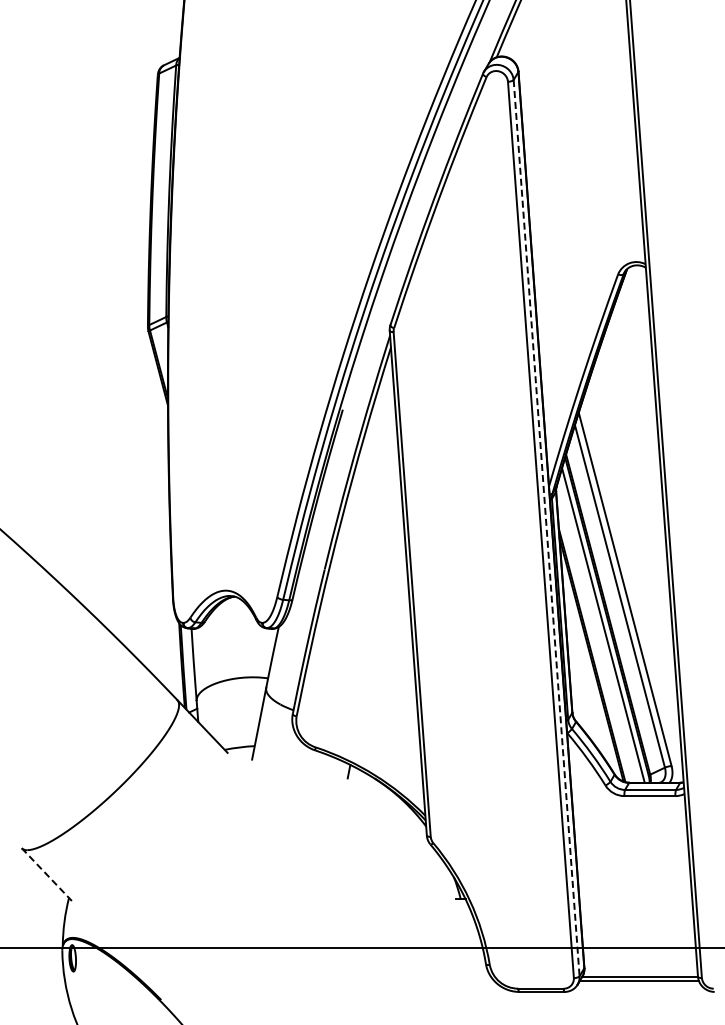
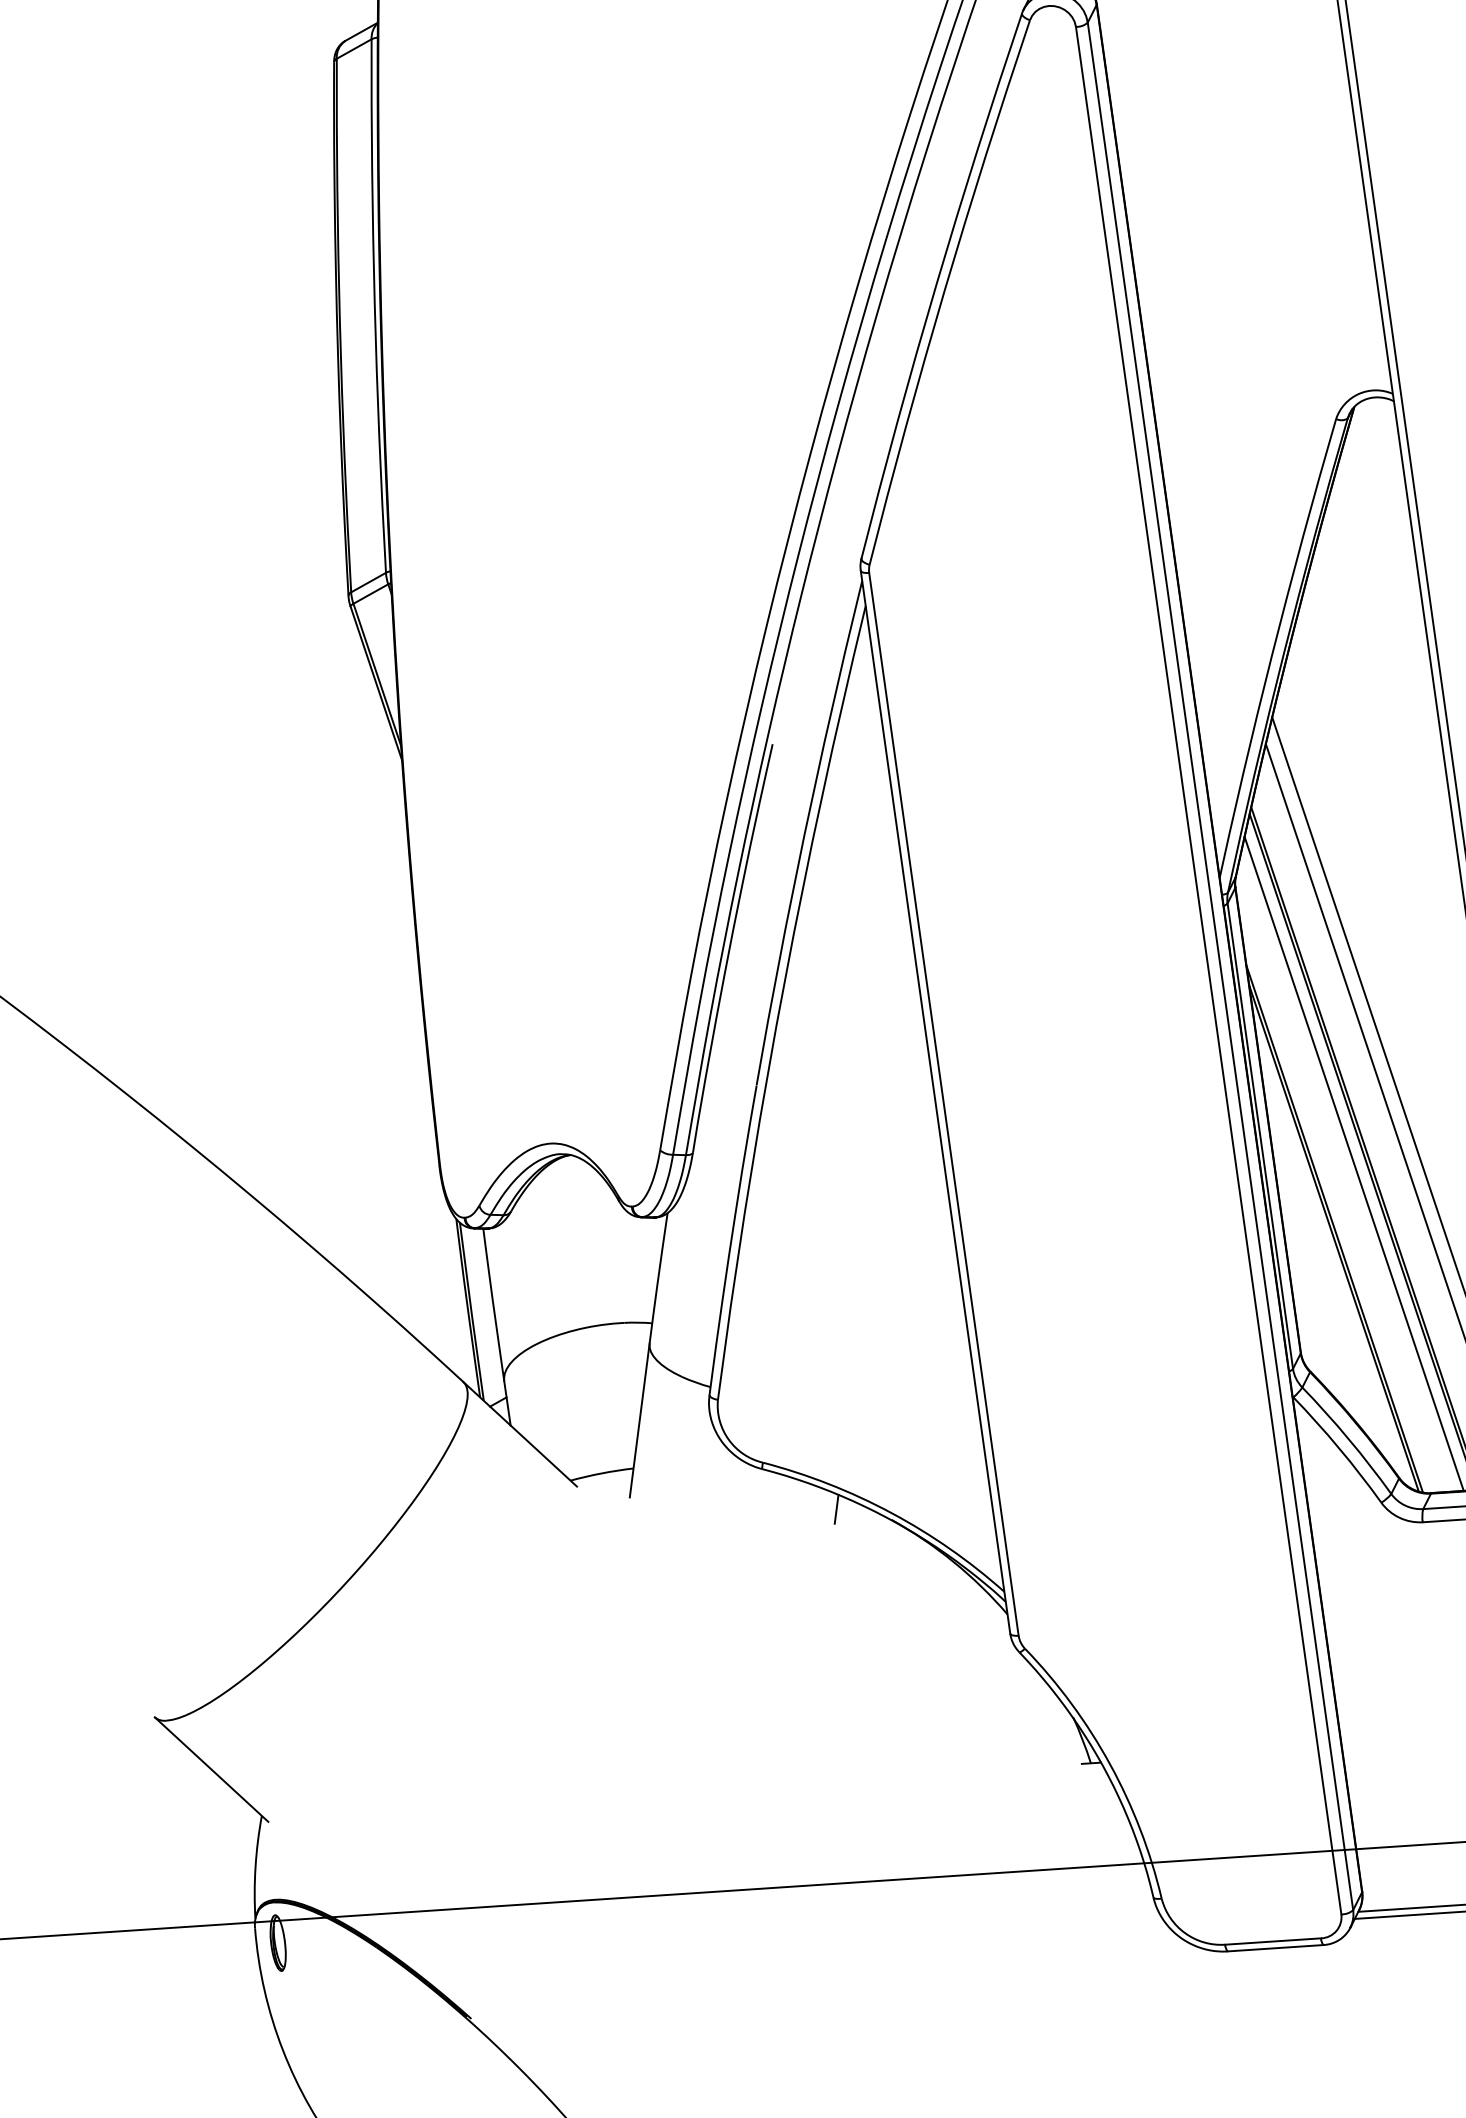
line: (546, 528) -> (1220, 966), dashed -> solid
line: (47, 874) -> (212, 1769), dashed -> solid

